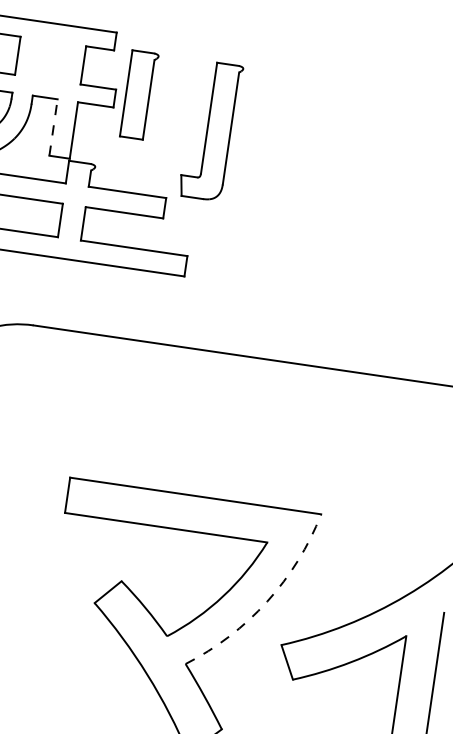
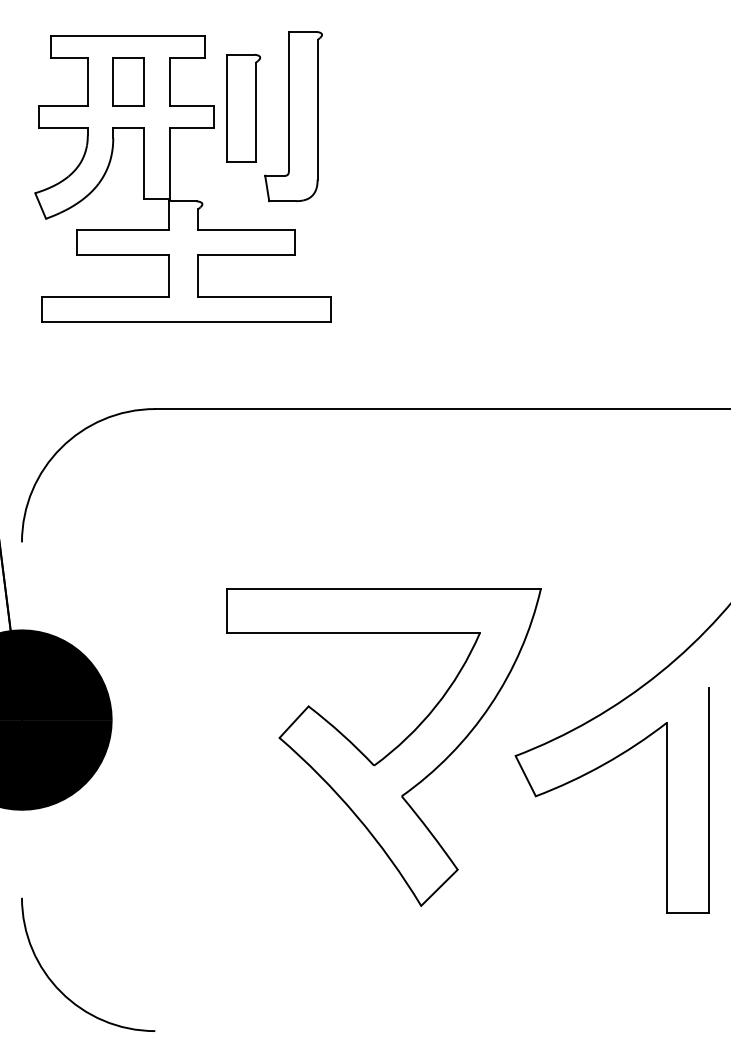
part: (50, 60) -> (128, 81), added
line: (53, 126) -> (144, 162), dashed -> solid
part: (210, 131) -> (293, 116), moved
arc: (267, 601) -> (490, 705), dashed -> solid

